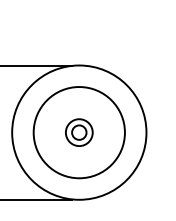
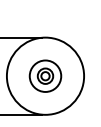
circle: (79, 133) -> (45, 76), size x0.6

